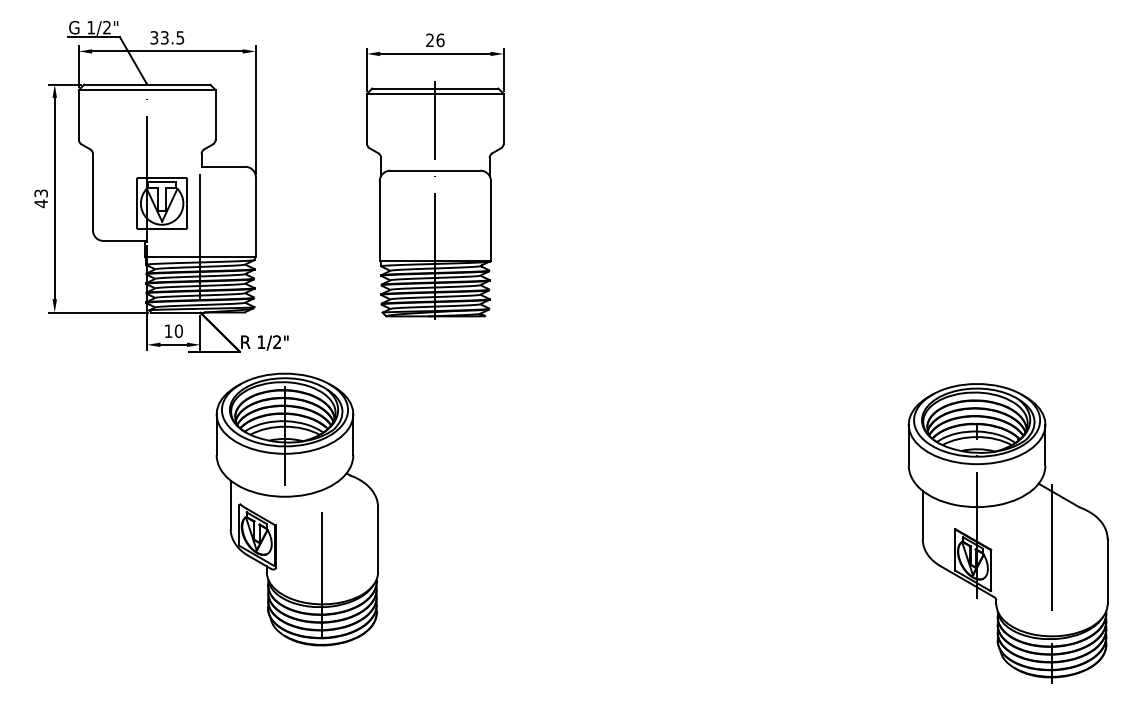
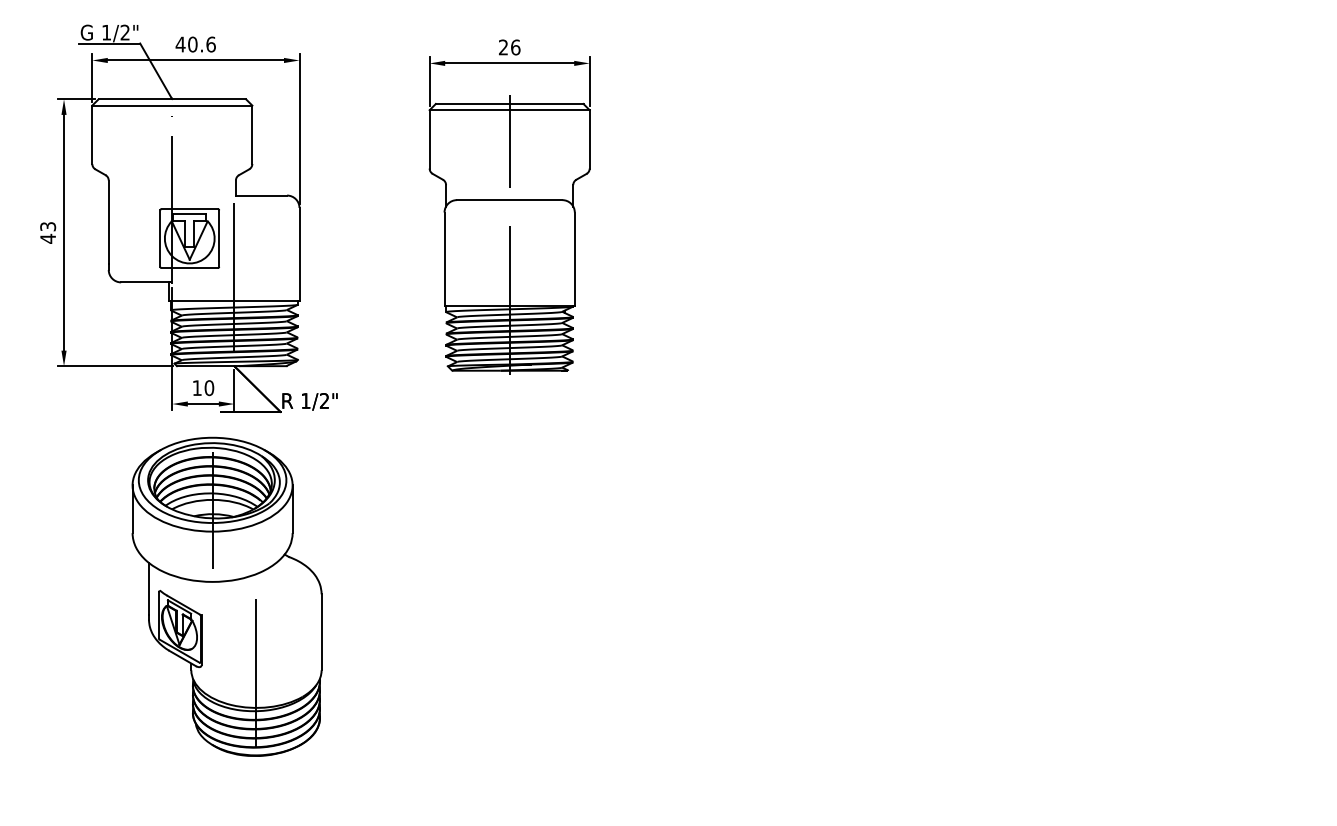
text: (167, 37) -> (195, 44), 33.5 -> 40.6
part: (296, 509) -> (226, 596), moved
part: (1008, 533) -> (1180, 624), removed

